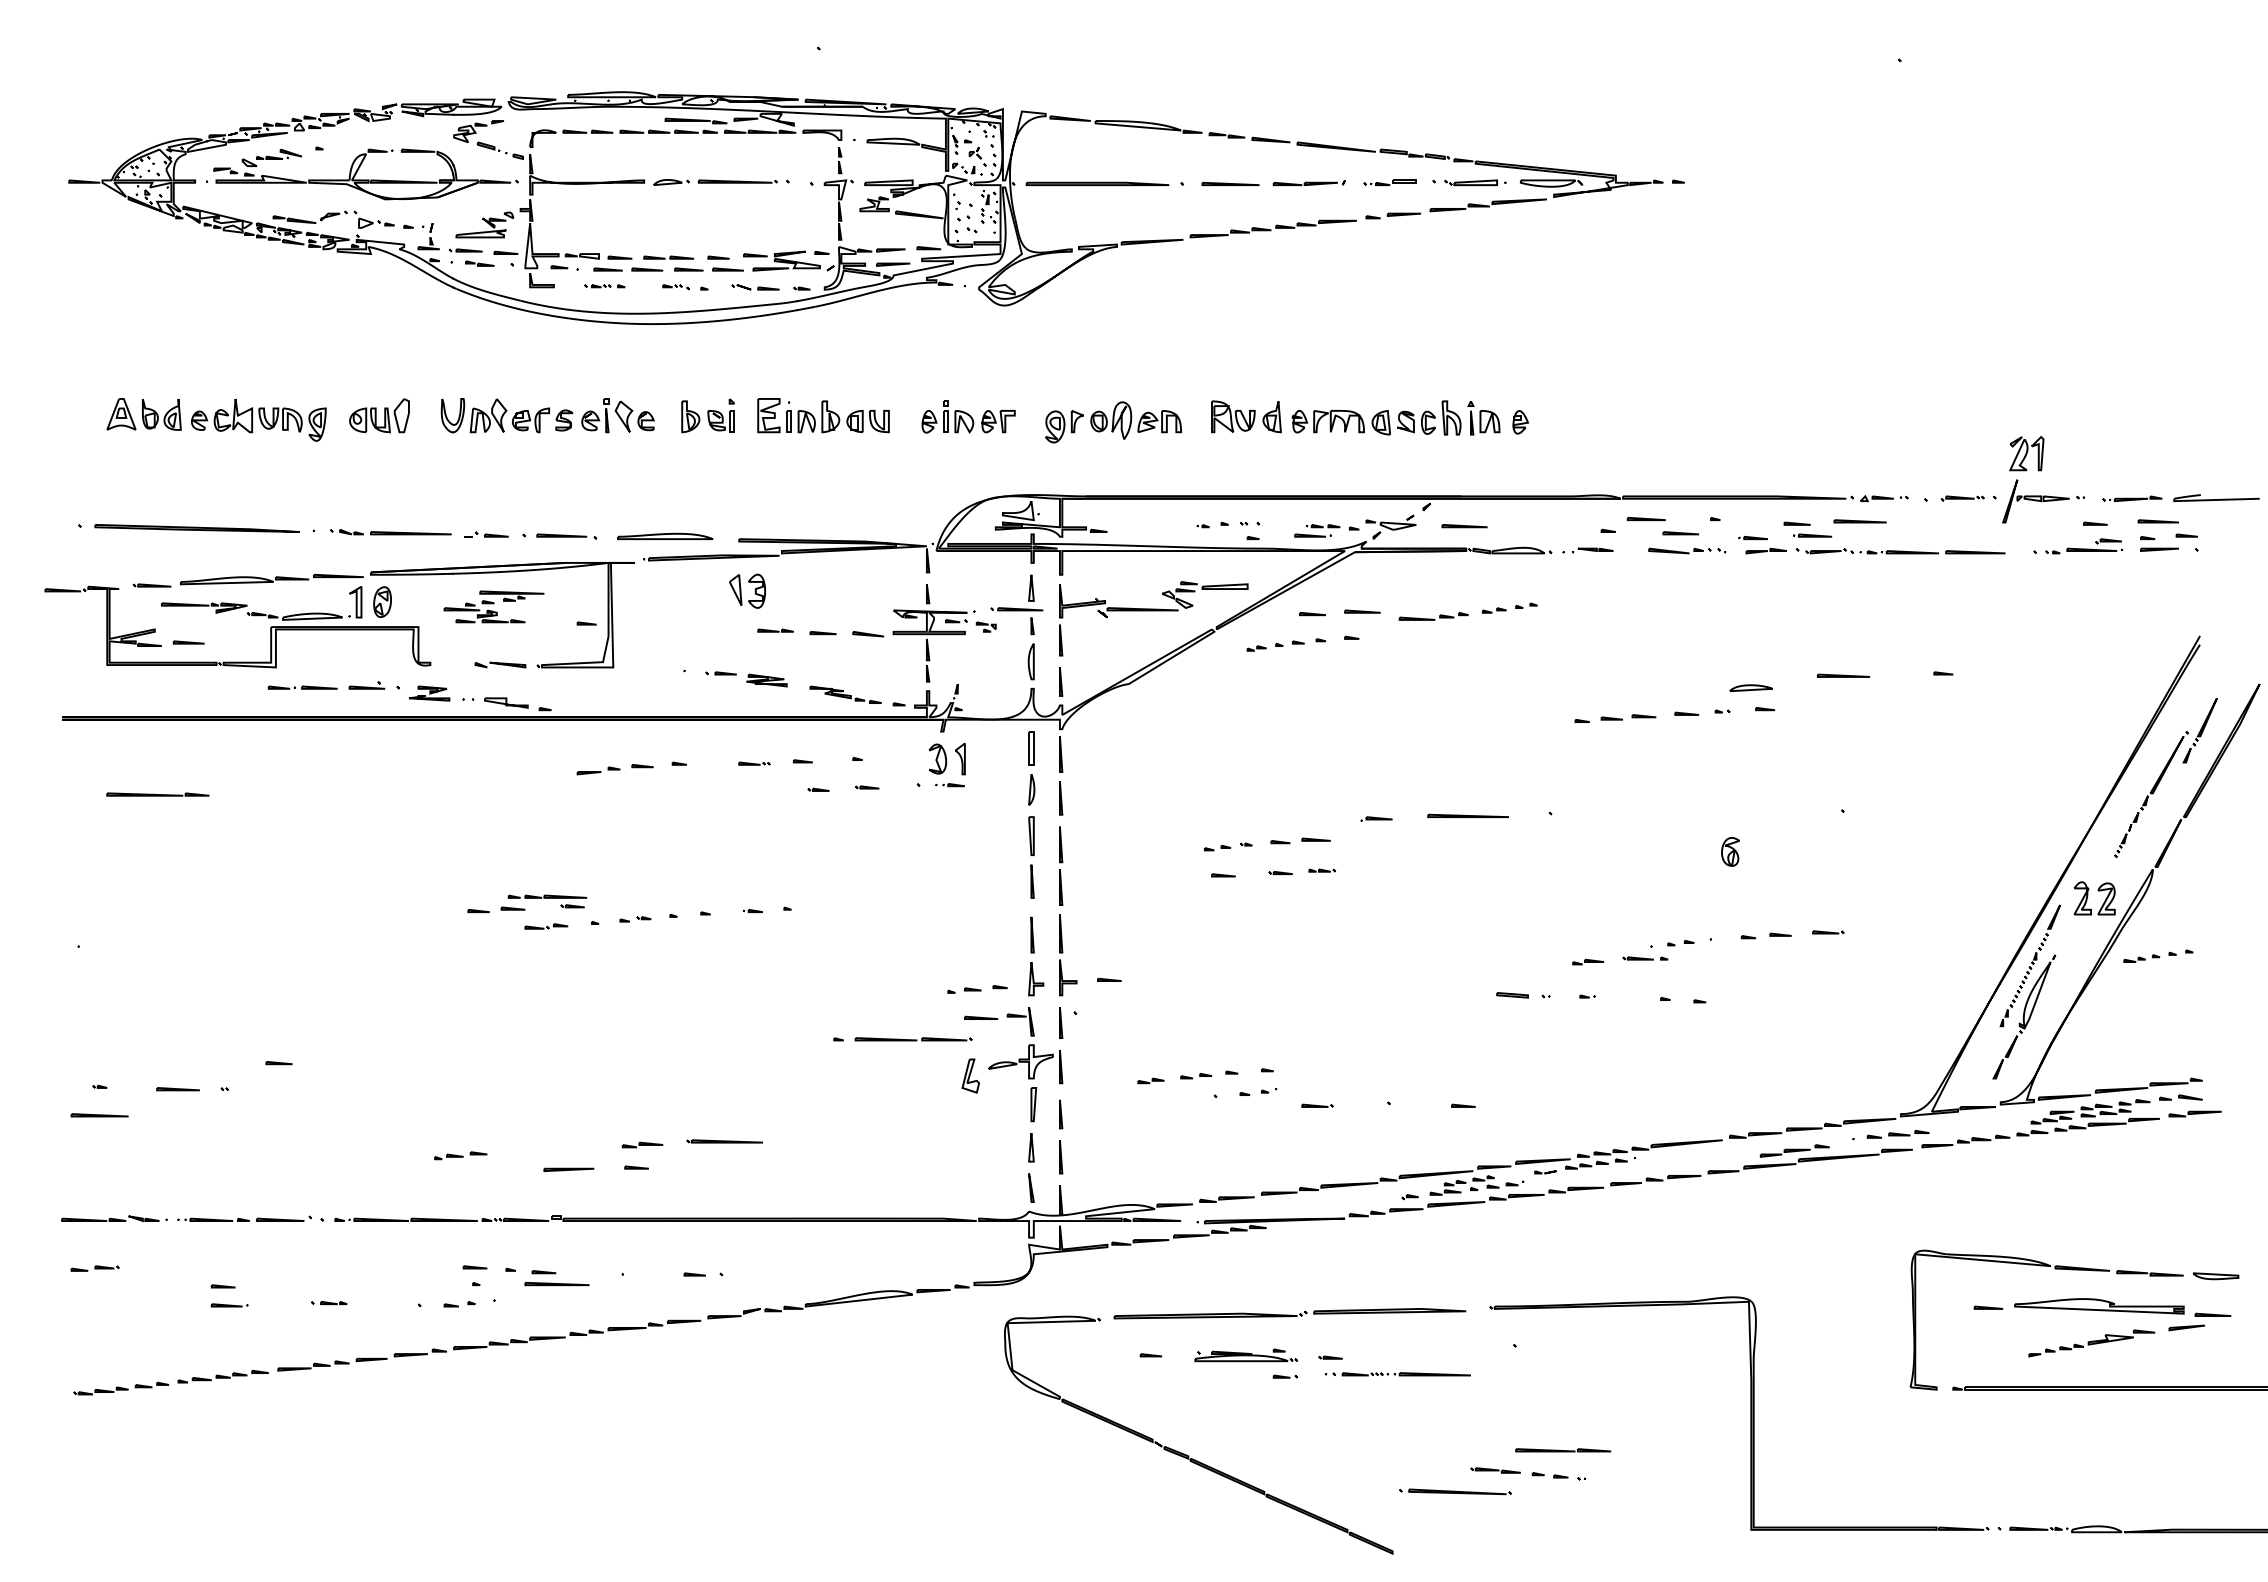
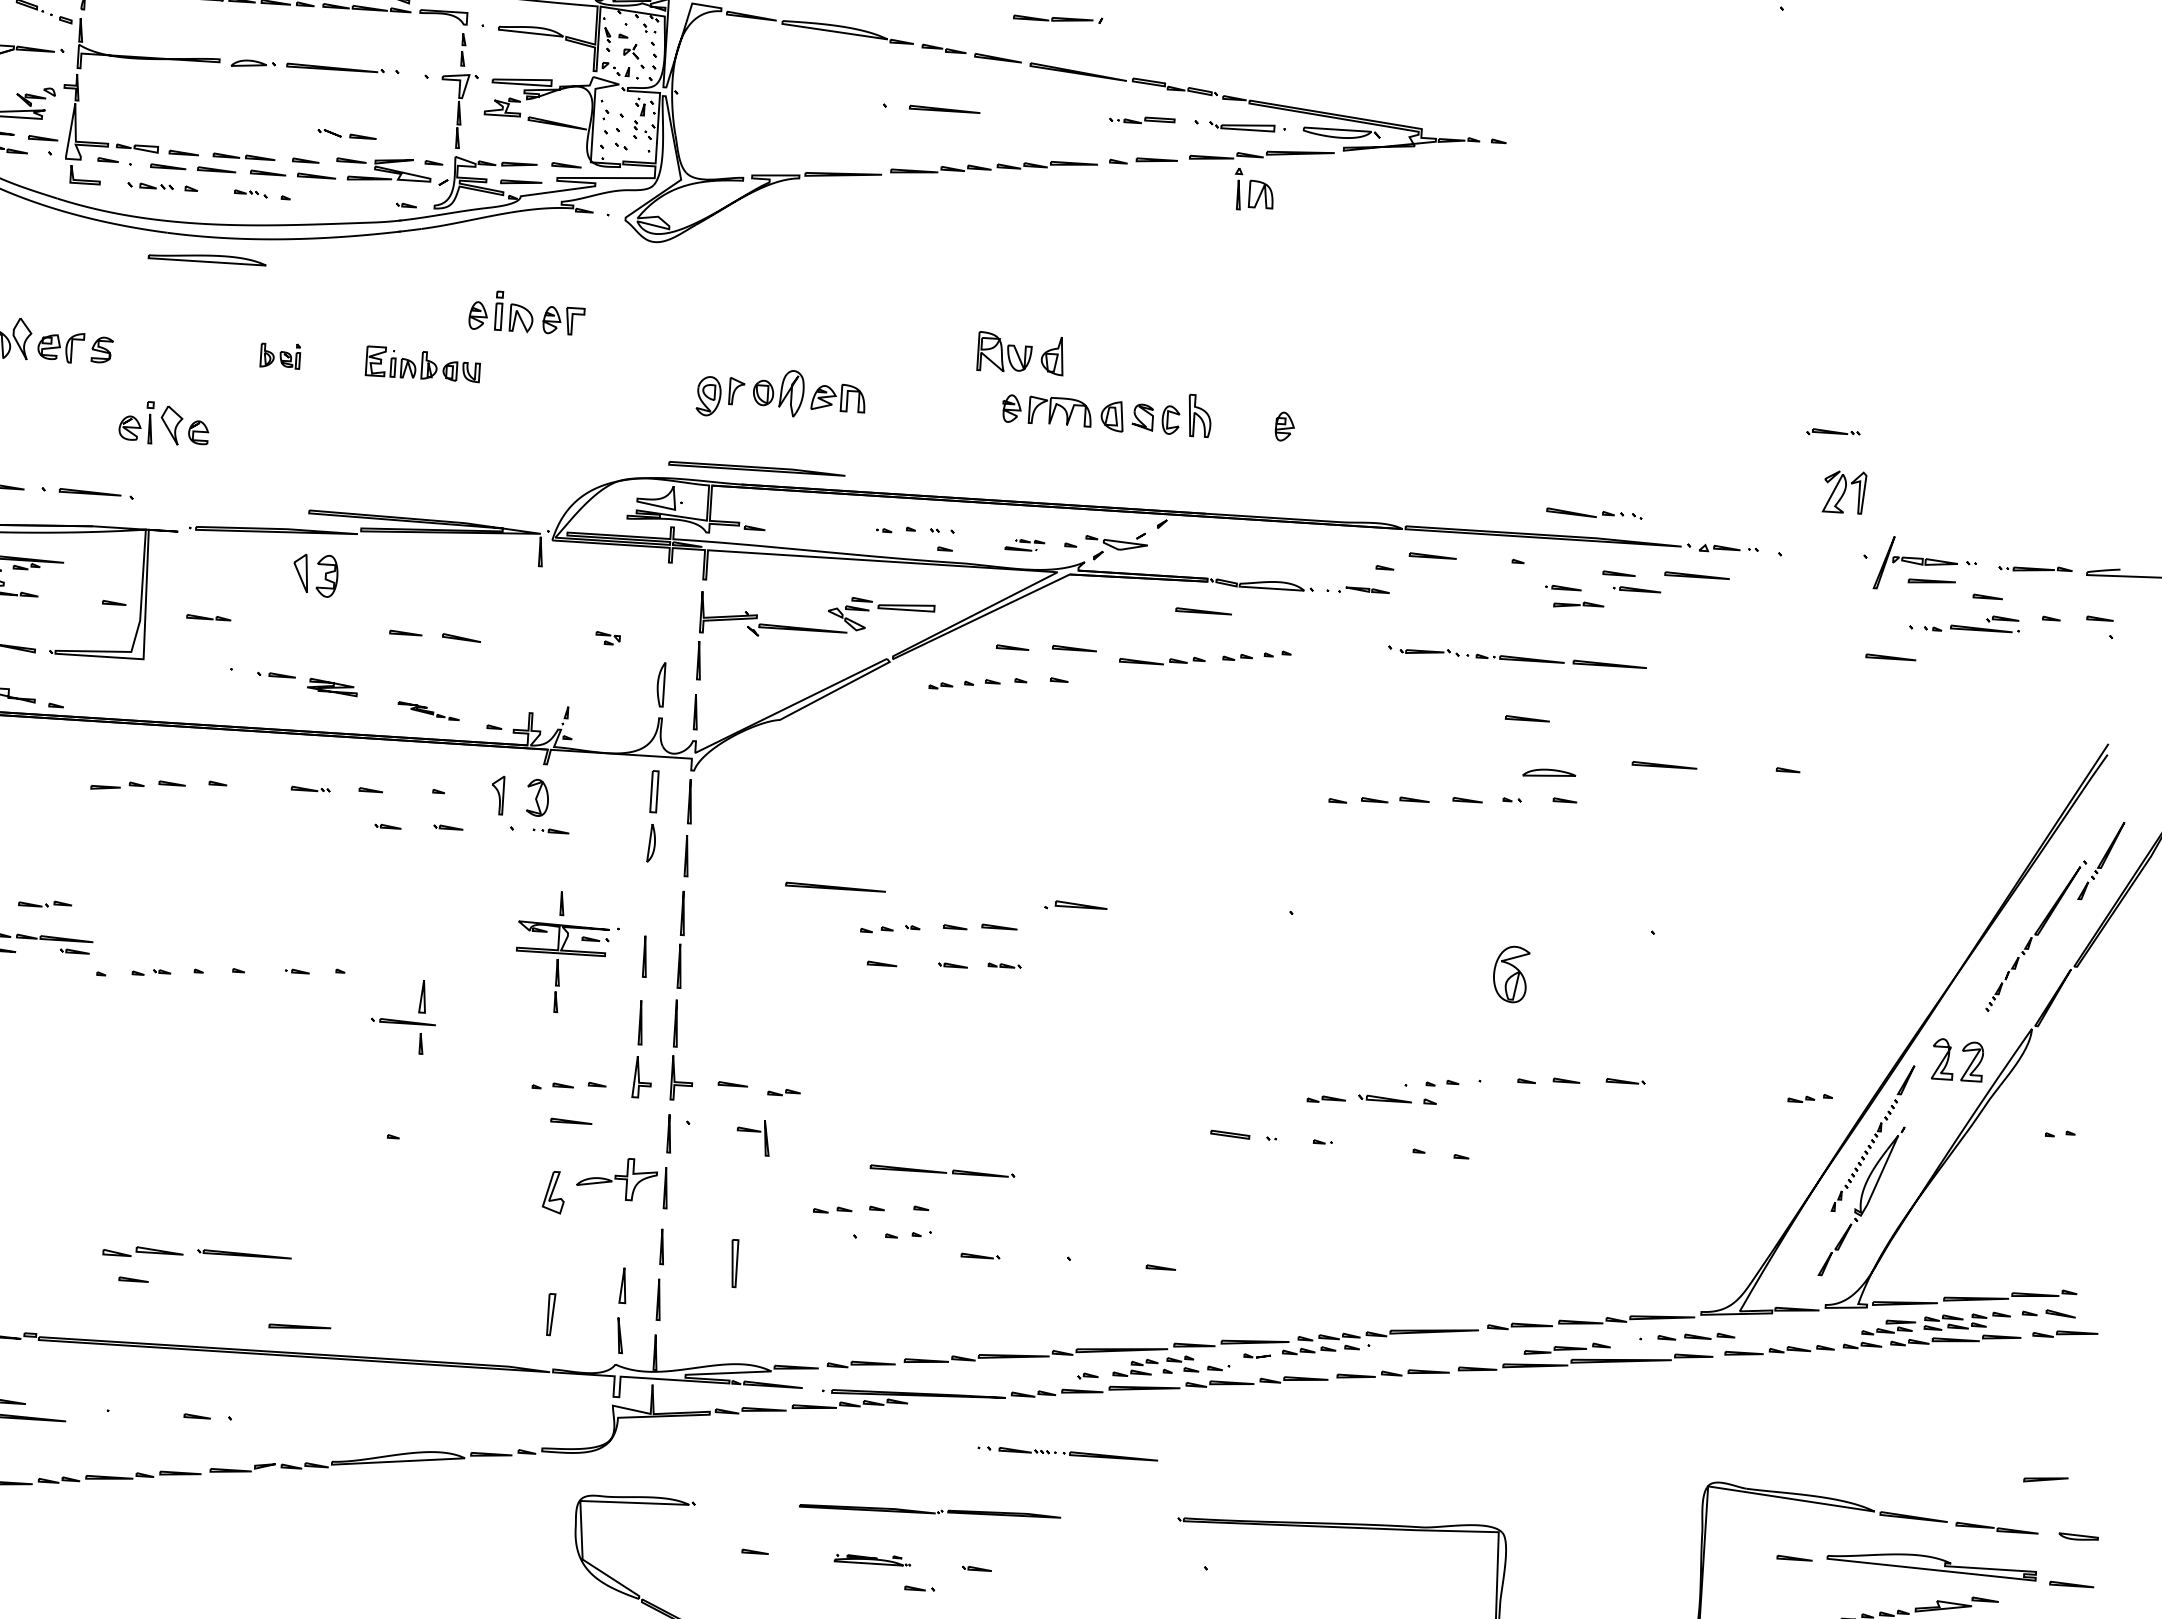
part: (1097, 183) -> (756, 468), moved
part: (1308, 183) -> (1057, 19), moved
part: (604, 286) -> (162, 187), size x1.4
part: (755, 287) -> (346, 134), moved
part: (617, 415) -> (163, 423), moved
part: (707, 415) -> (279, 355), size x0.6
part: (823, 415) -> (423, 364), size x0.7
part: (968, 416) -> (527, 312), moved
part: (1246, 416) -> (1021, 353), moved
part: (1483, 418) -> (1253, 190), moved
part: (2026, 453) -> (1844, 491), moved
part: (1962, 498) -> (1833, 432), moved
line: (2157, 521) -> (1889, 657), moved
line: (1464, 526) -> (1203, 611), moved
part: (1317, 530) -> (1025, 544), size x0.7
line: (1680, 533) -> (1527, 719), moved
part: (665, 535) -> (207, 257), moved
line: (2159, 549) -> (1931, 581), moved
part: (1687, 550) -> (1594, 513), moved
part: (1900, 551) -> (1517, 657), moved
part: (1016, 604) -> (403, 1015), moved
line: (775, 630) -> (208, 617), moved
part: (933, 633) -> (566, 952), moved
part: (845, 694) -> (428, 710), size x0.7
part: (960, 758) -> (497, 794), moved
line: (1467, 815) -> (834, 886), moved
part: (1376, 818) -> (1075, 905), size x1.6
part: (1031, 835) -> (734, 1262), moved
part: (1730, 851) -> (1511, 973), size x1.6
part: (546, 926) -> (45, 903), moved
part: (1645, 958) -> (1397, 1099), size x1.4
part: (2141, 958) -> (1809, 1098), moved
part: (1020, 1021) -> (753, 1137), moved
line: (913, 1039) -> (942, 1171), moved
part: (1150, 1080) -> (783, 1091), moved
part: (1033, 1104) -> (550, 1314), moved
part: (642, 1144) -> (142, 1251), size x1.6
line: (568, 1169) -> (299, 1327), moved
part: (2216, 1276) -> (2079, 1537), size x0.7
part: (1289, 1313) -> (929, 1510), size x0.6
part: (2186, 1327) -> (2045, 1479), moved
part: (1245, 1355) -> (871, 1559), size x0.6
part: (1397, 1374) -> (1067, 1453), moved

